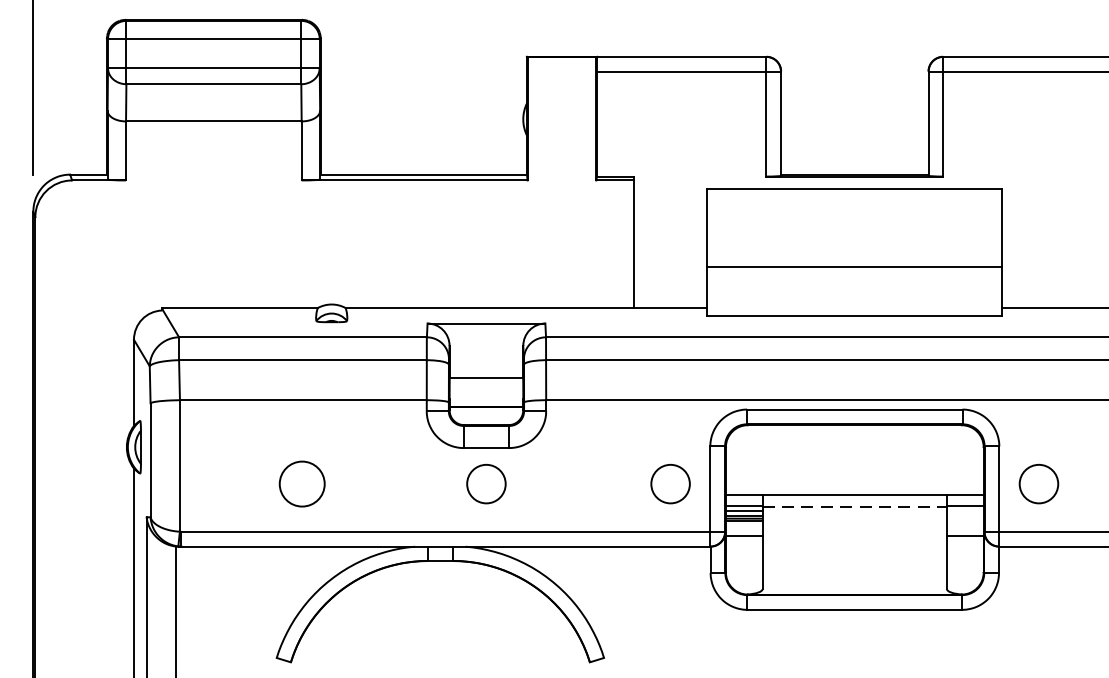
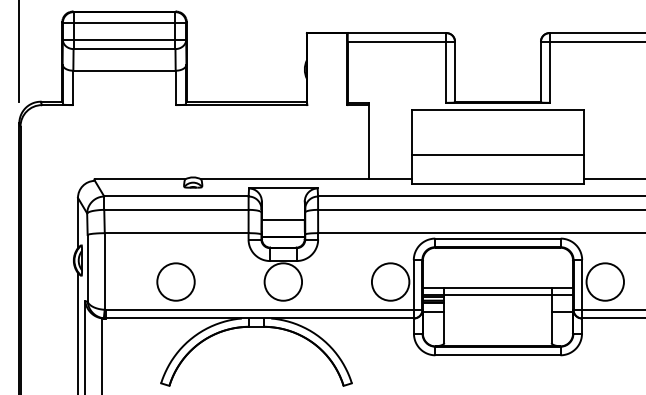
circle: (301, 483) -> (175, 281), size x1.43
circle: (486, 483) -> (283, 281), size x1.67
circle: (670, 483) -> (390, 281), size x1.67
circle: (1037, 483) -> (604, 281), size x1.67
line: (853, 507) -> (497, 295), dashed -> solid

